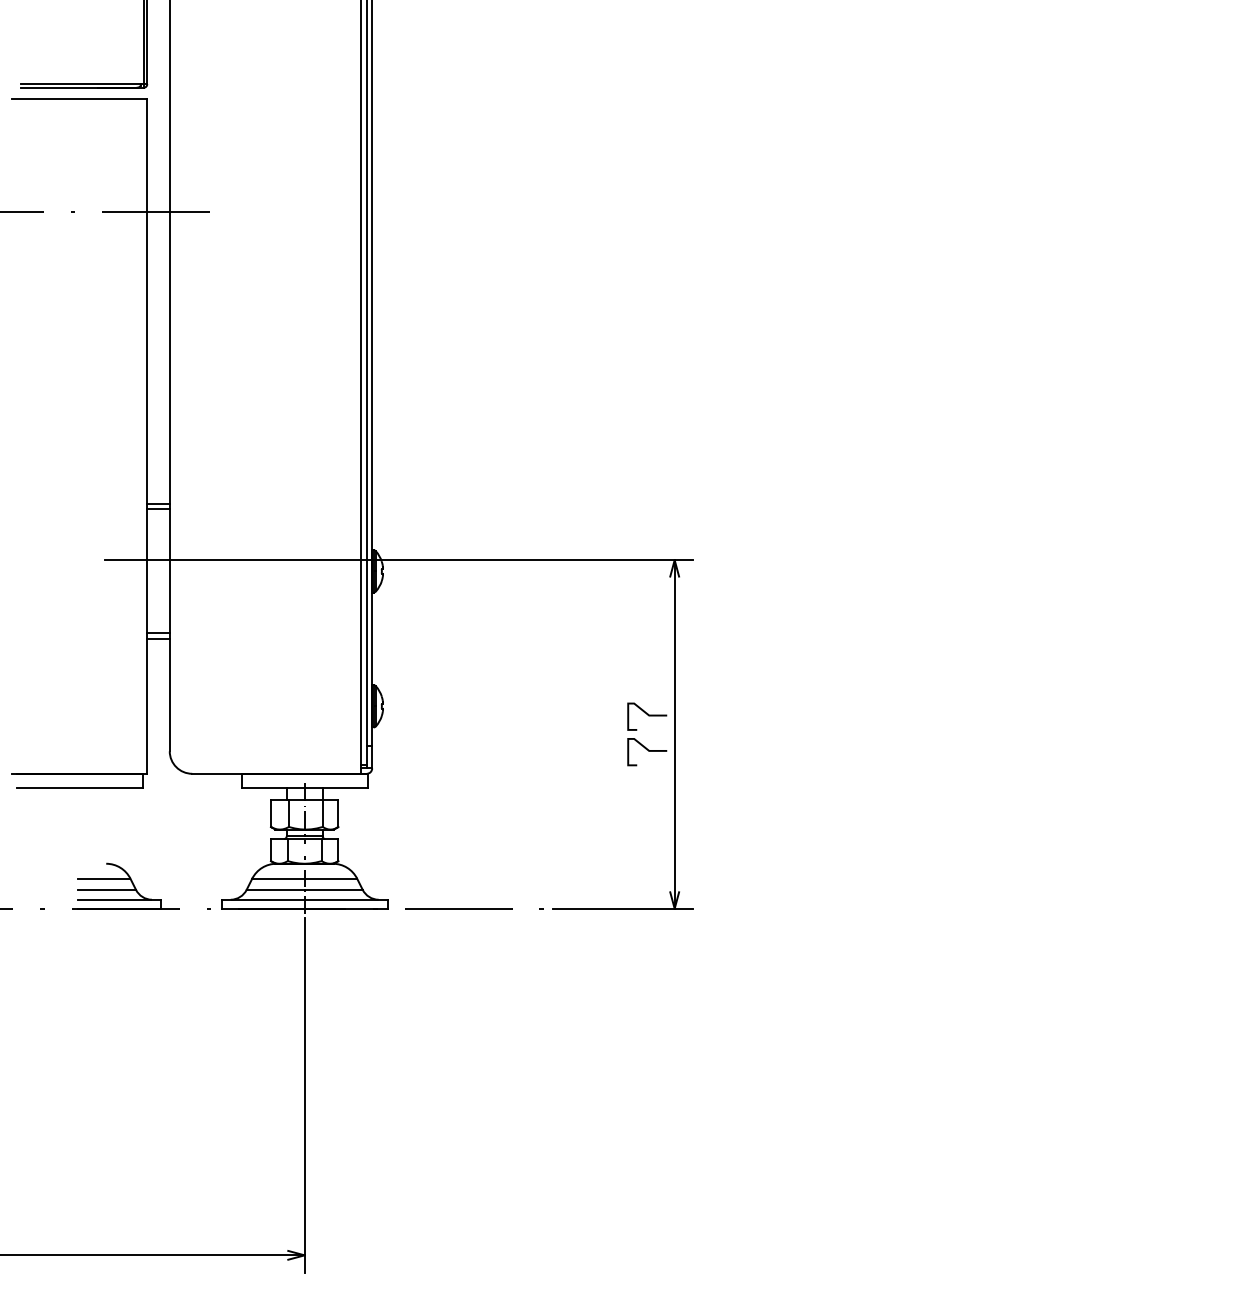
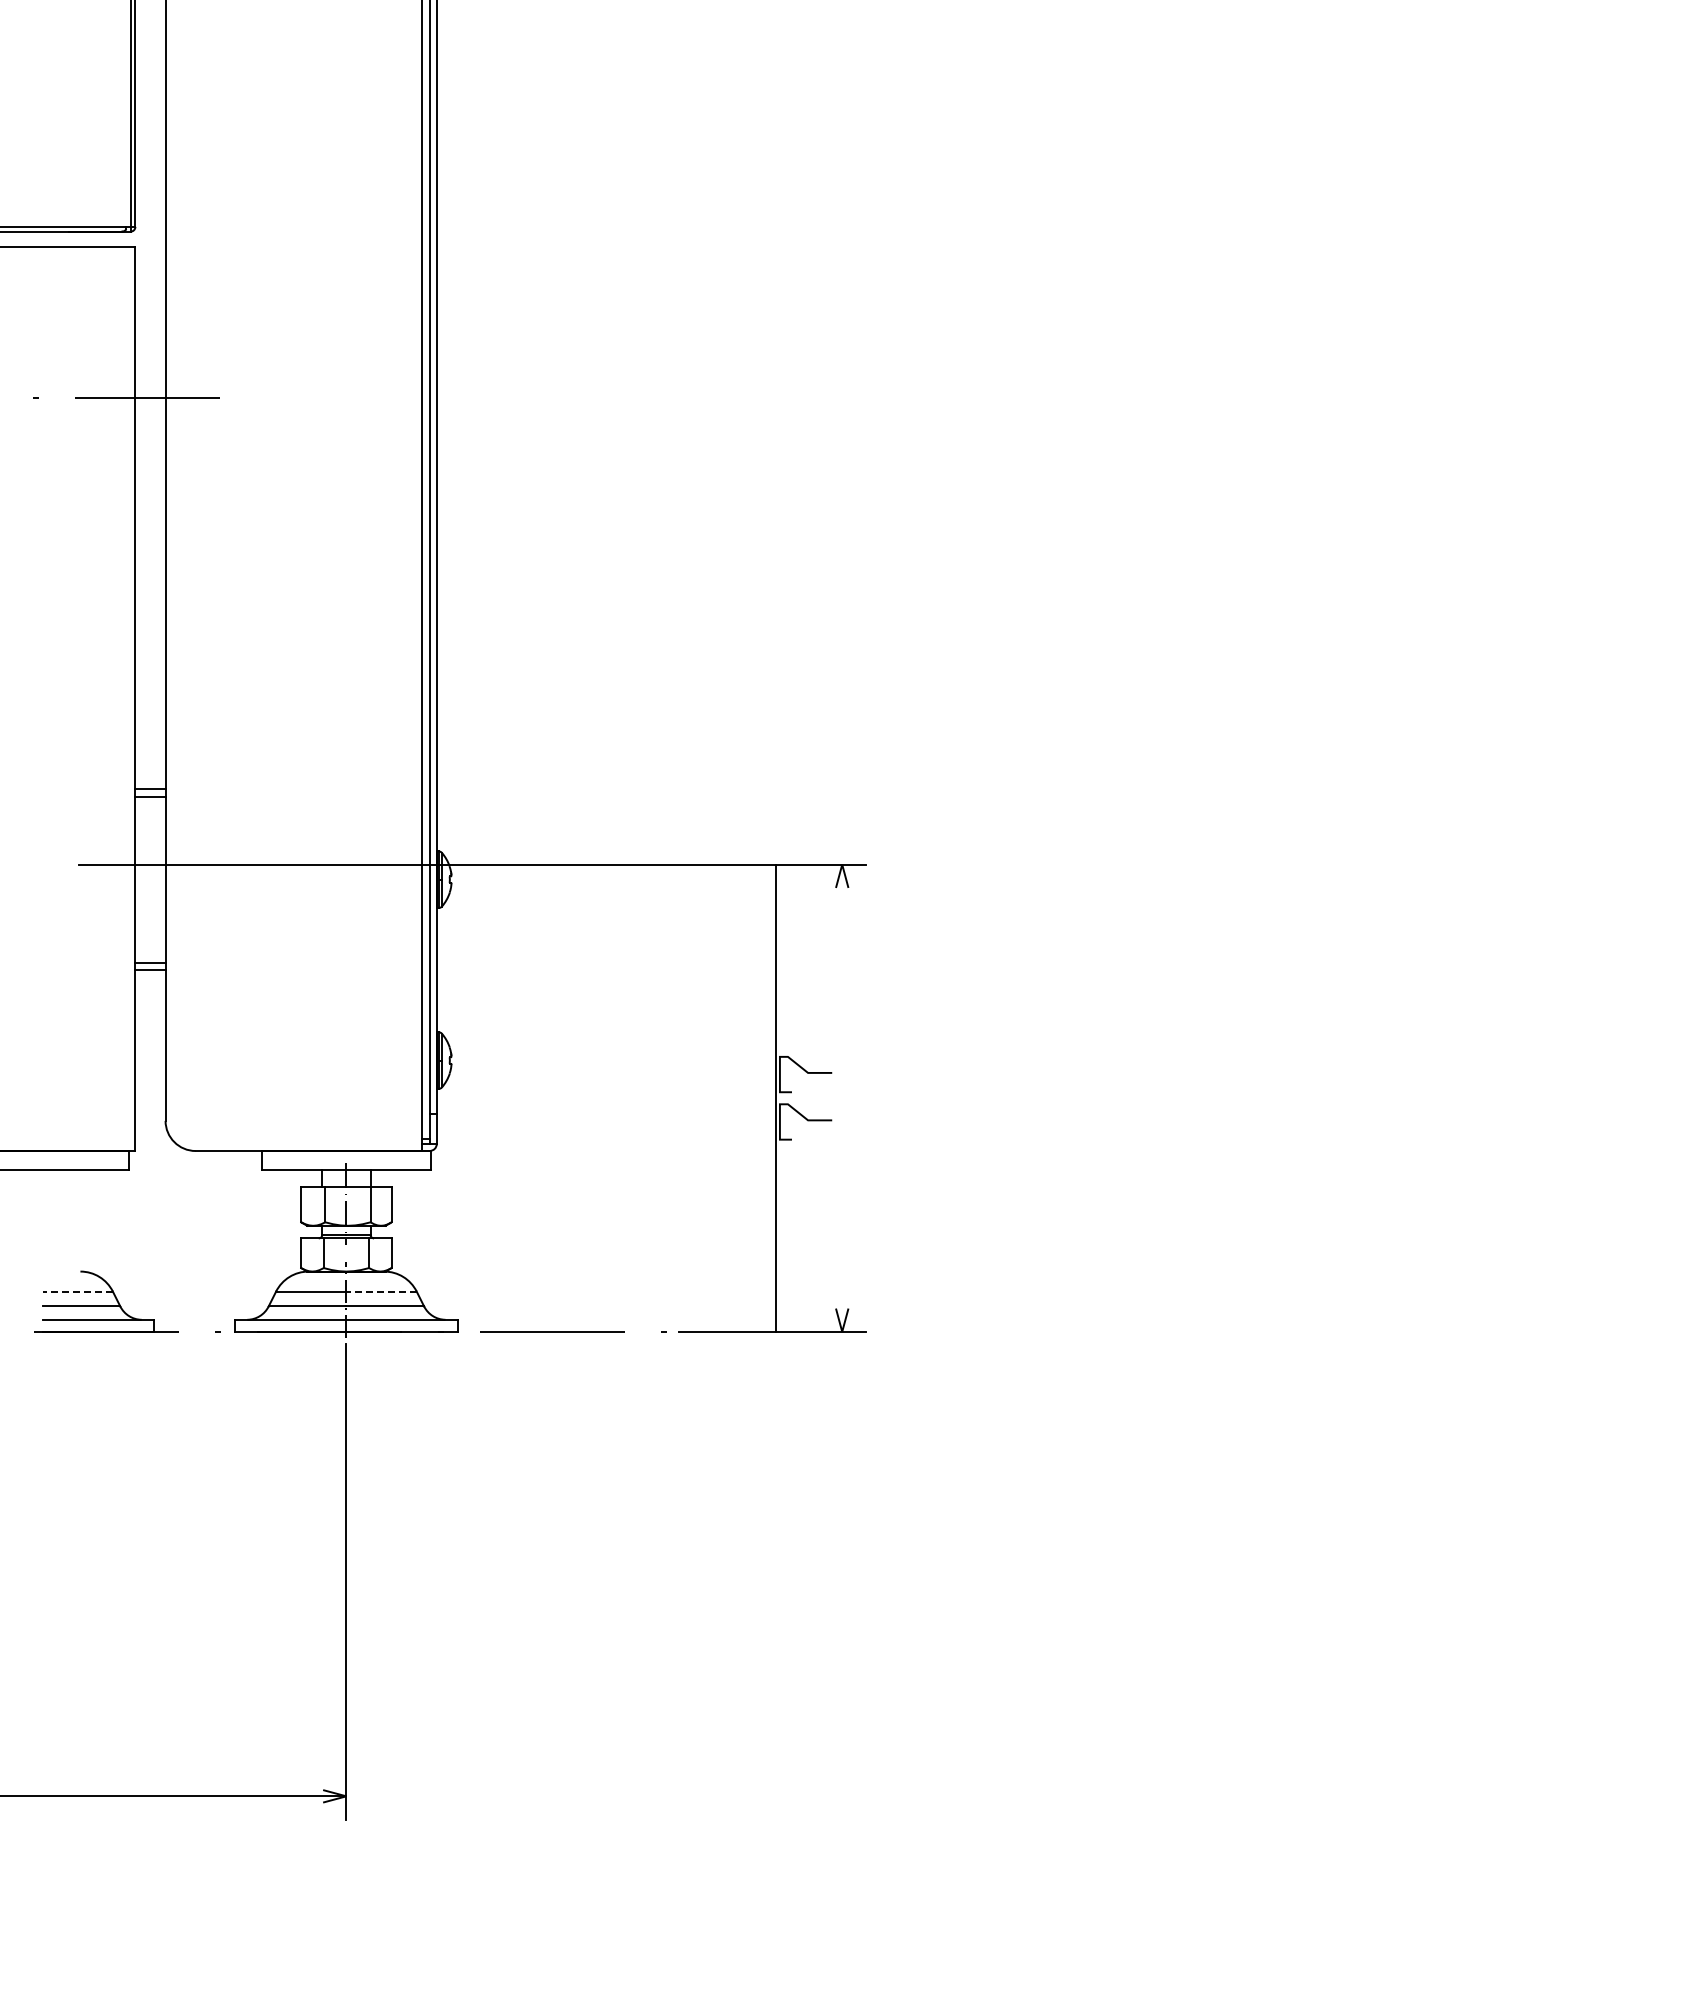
line: (674, 733) -> (776, 1097), moved
line: (104, 878) -> (77, 1291), solid -> dashed
line: (330, 878) -> (381, 1291), solid -> dashed

